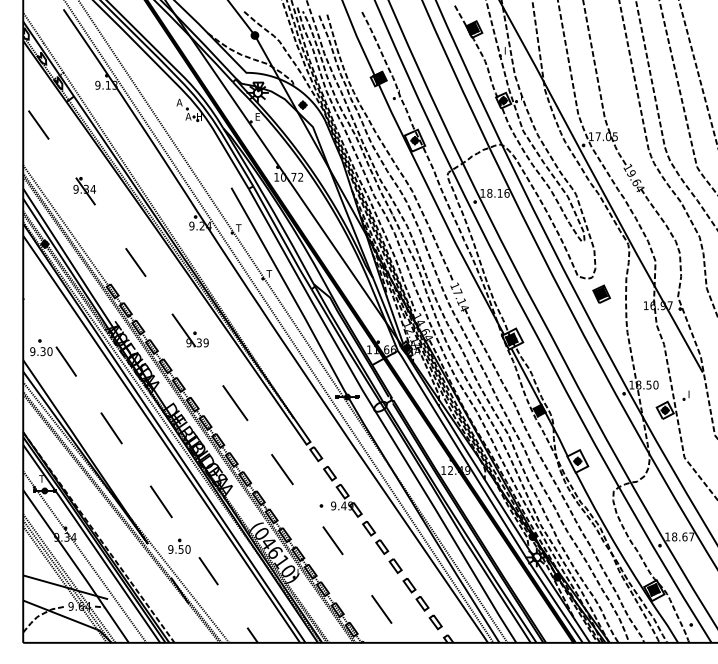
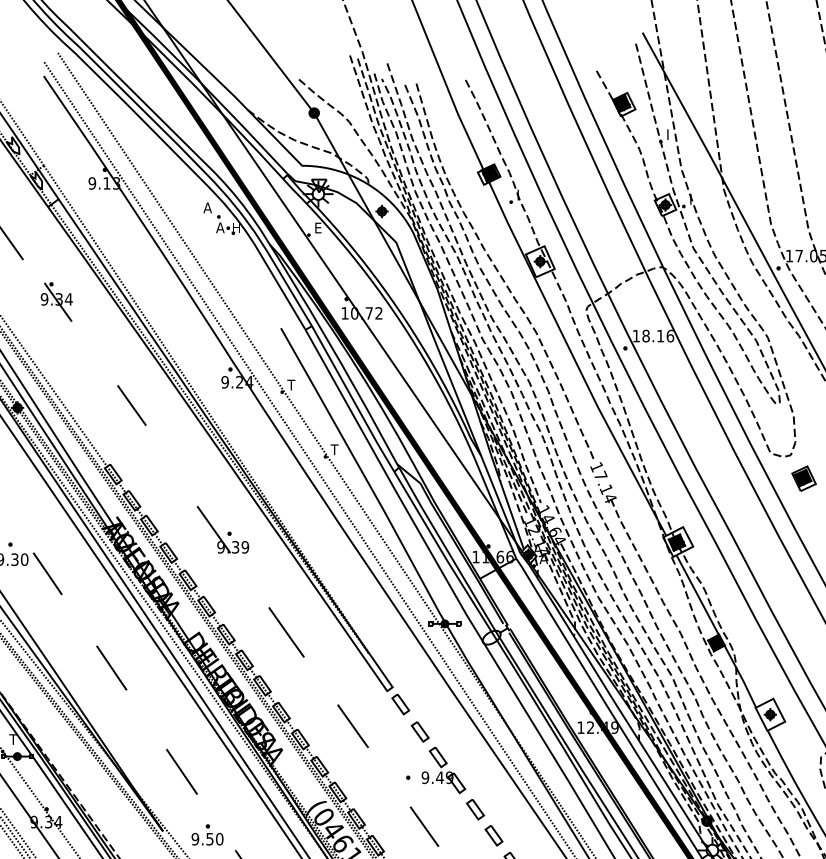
part: (84, 191) -> (56, 302), moved
line: (135, 262) -> (131, 405), moved

